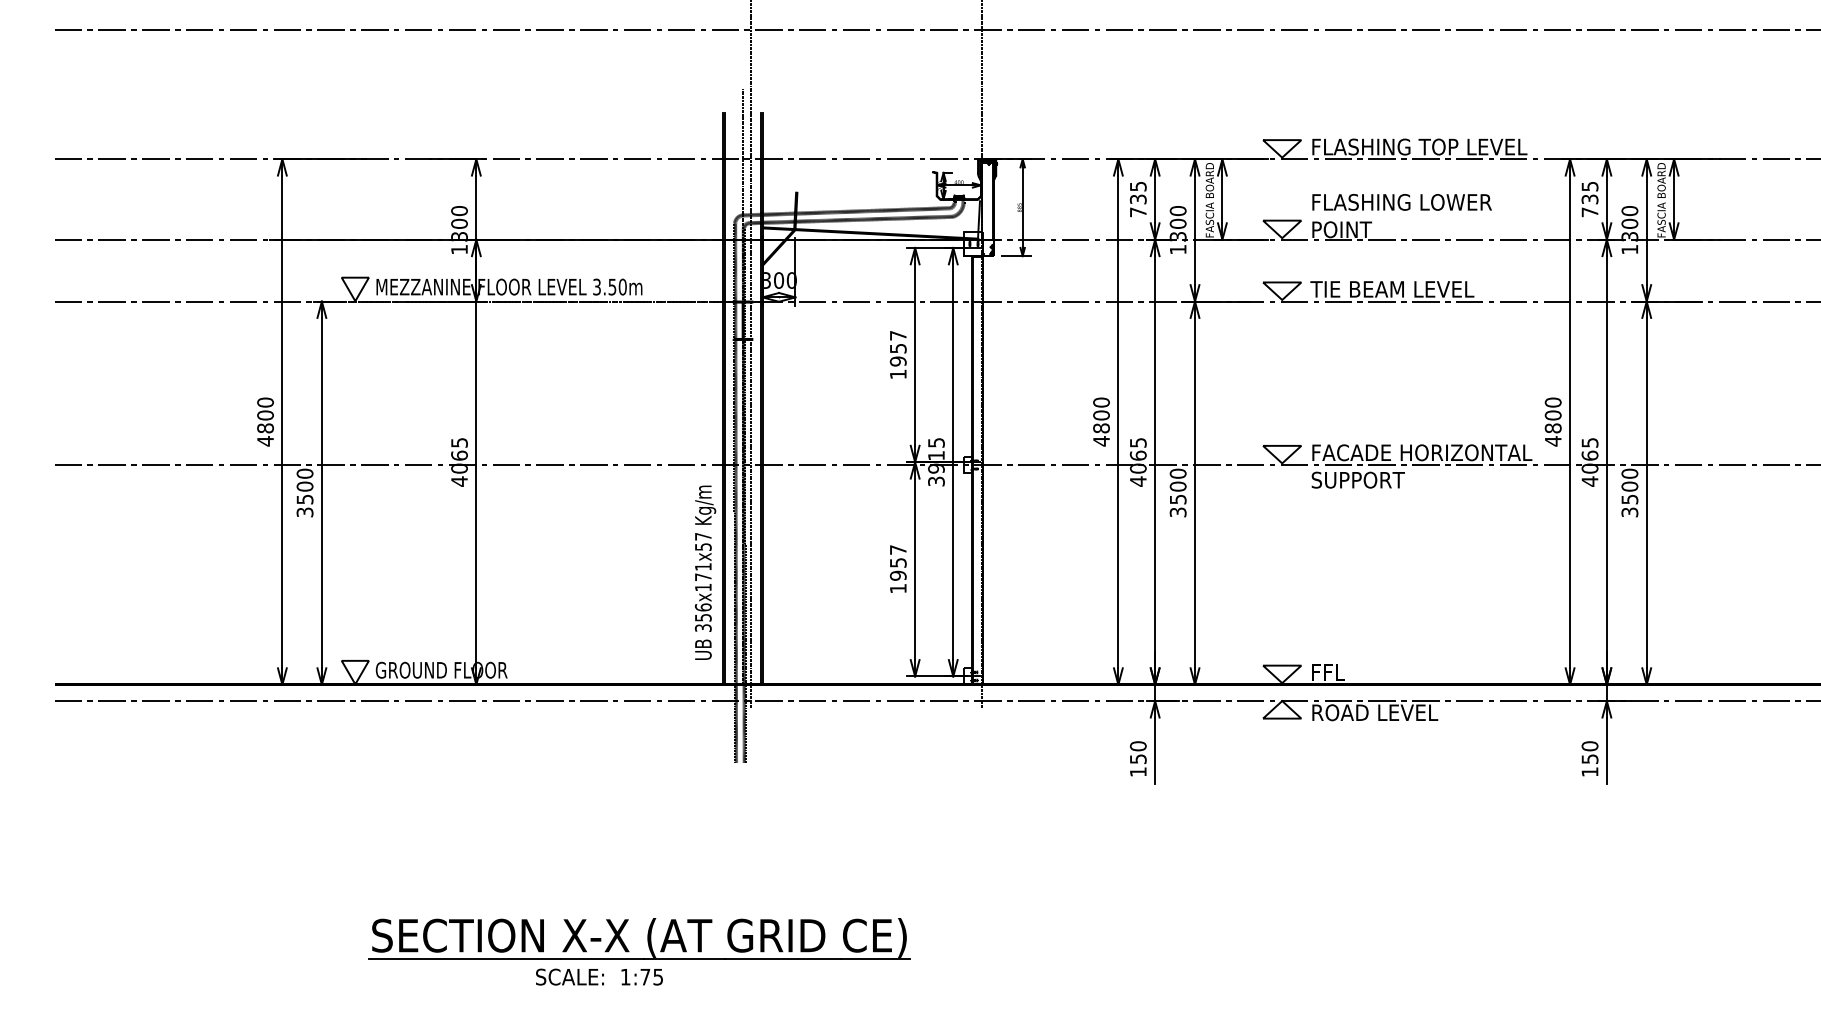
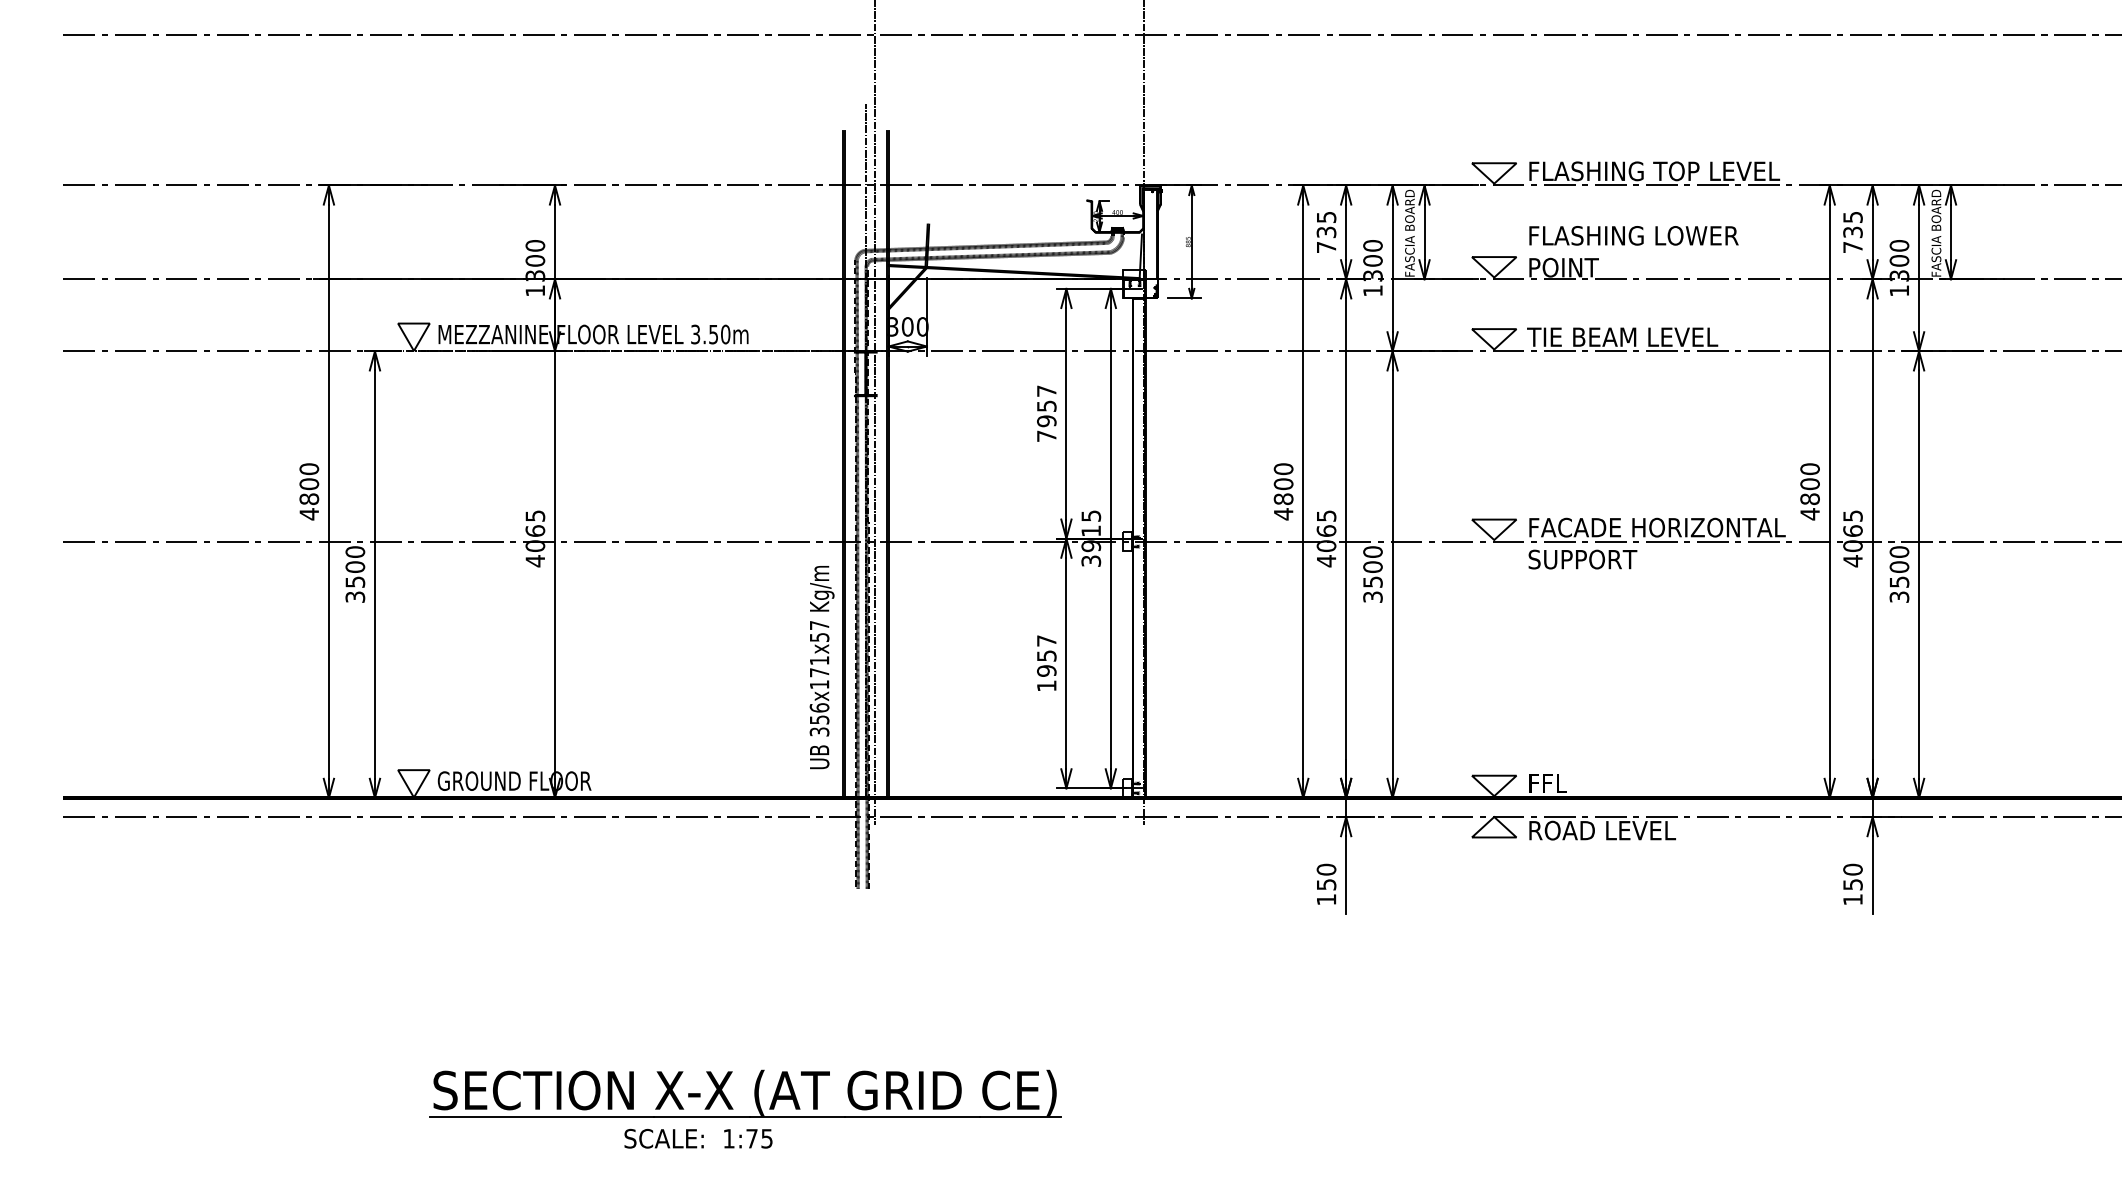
text: (898, 374) -> (1047, 436), 1957 -> 7957

